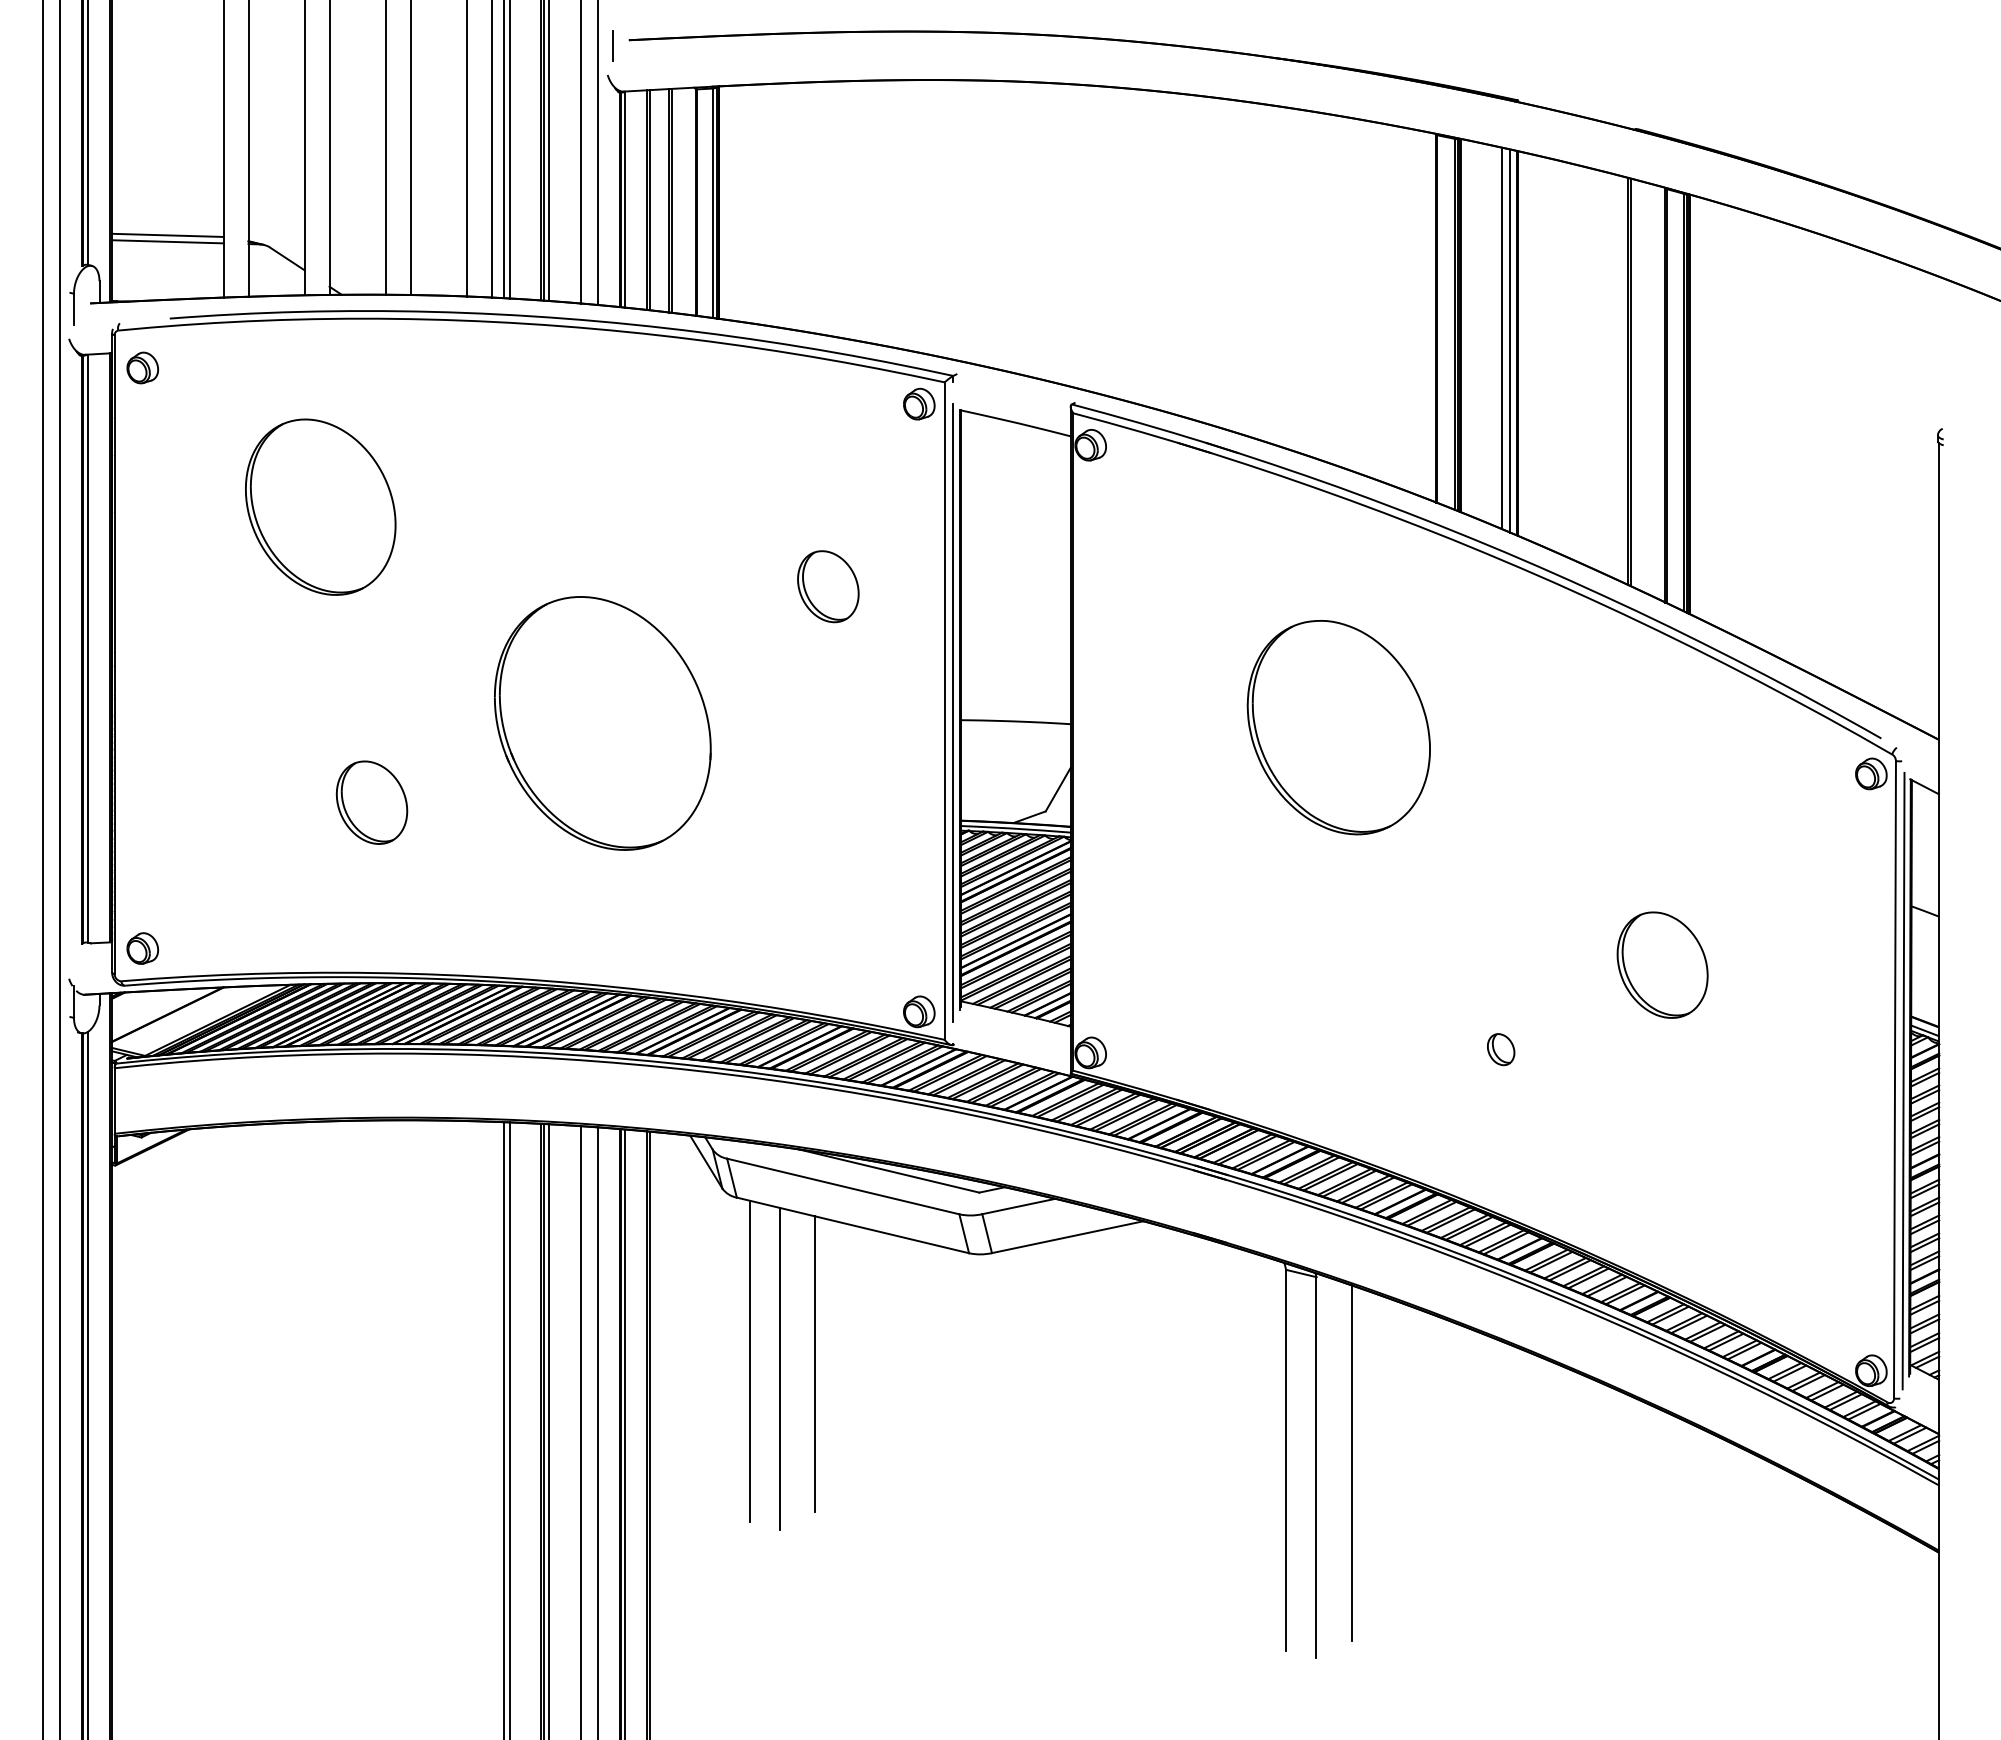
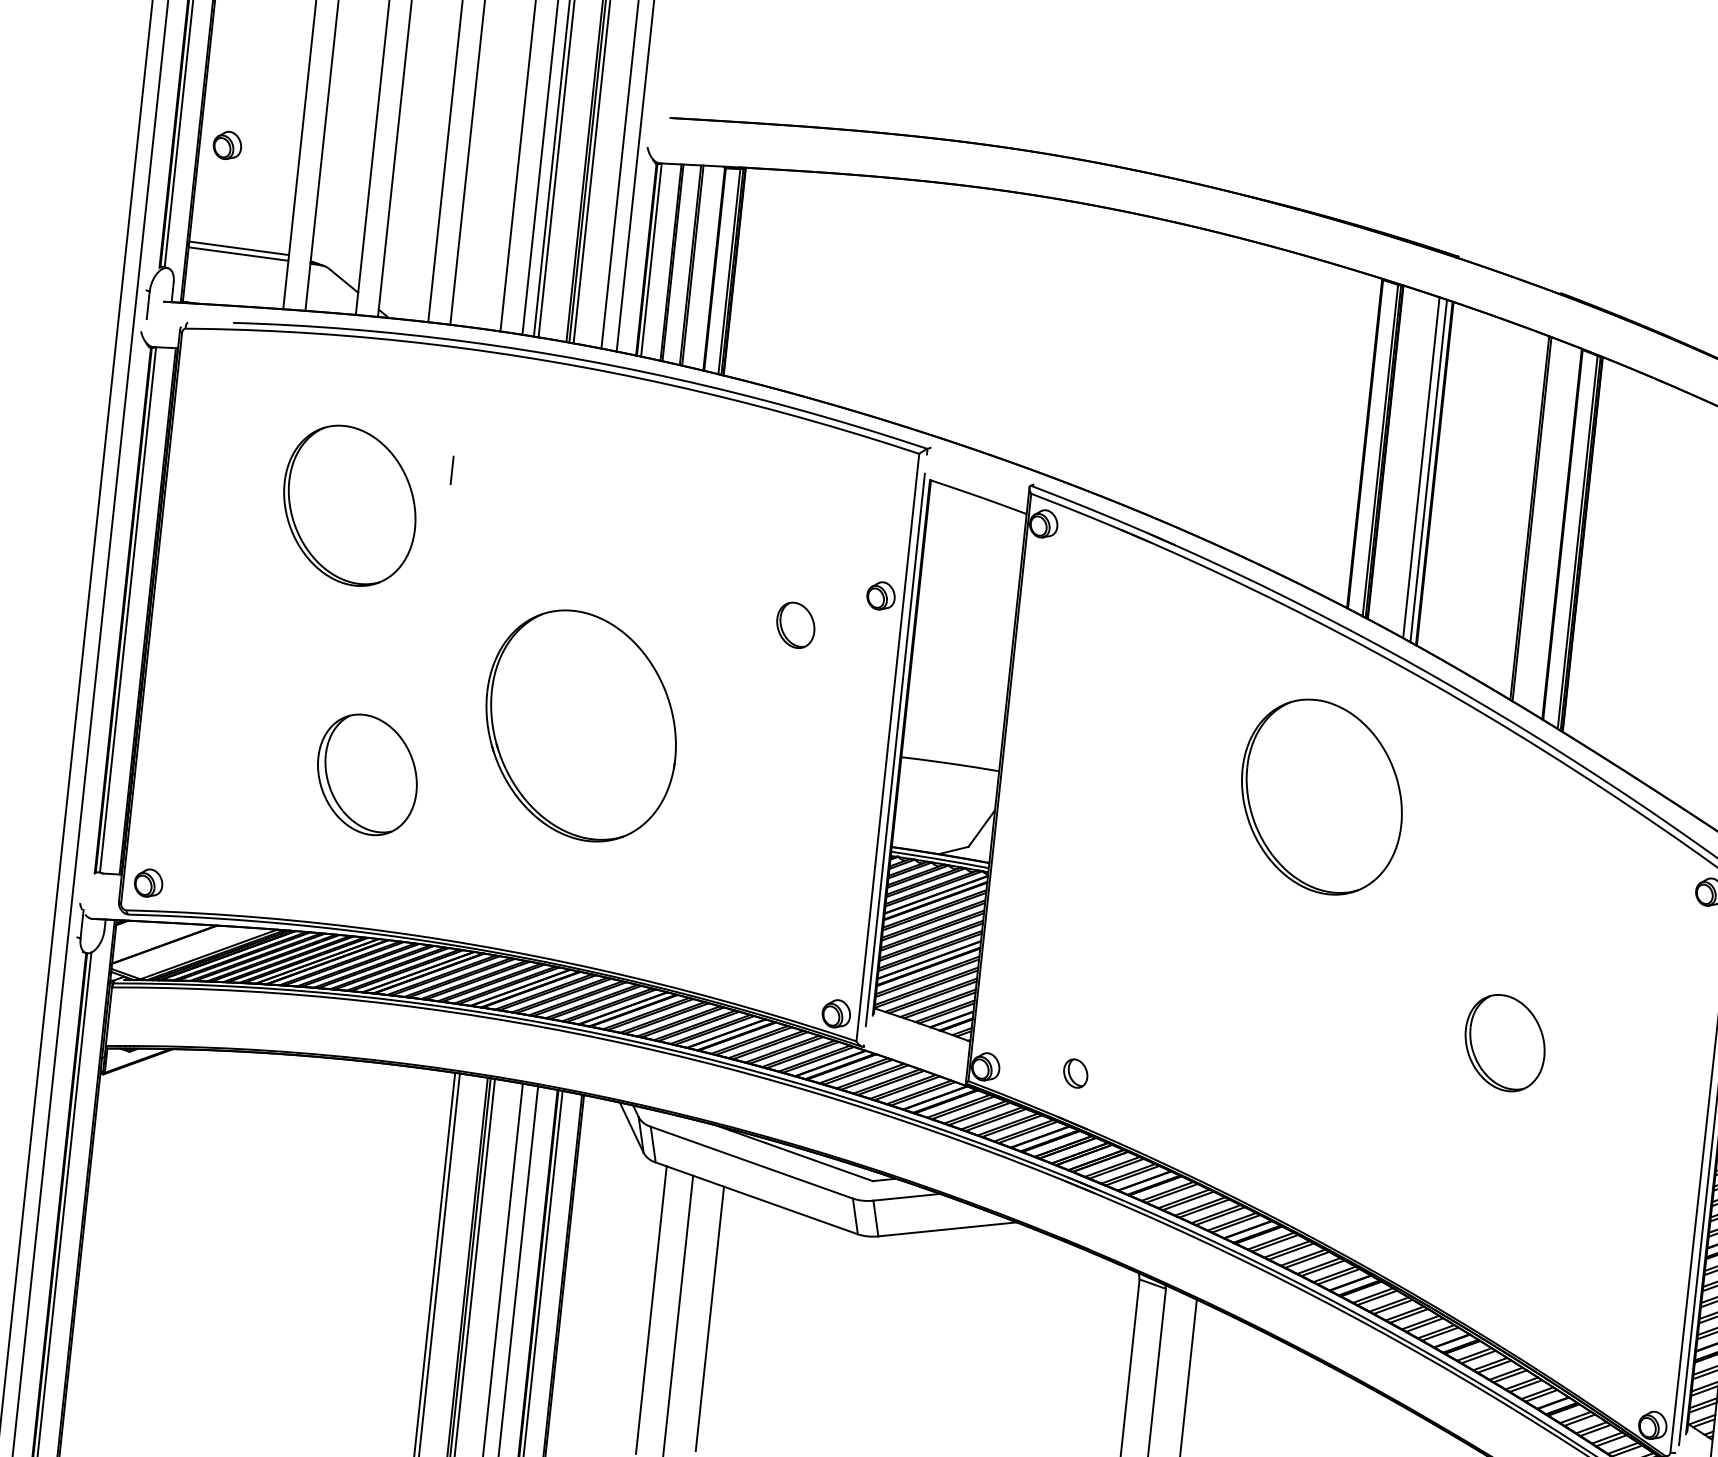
line: (612, 45) -> (451, 469), moved
part: (142, 367) -> (227, 145), moved
part: (919, 403) -> (881, 595), moved
part: (828, 586) -> (795, 625), size x0.7
part: (1338, 727) -> (1321, 796), moved
part: (371, 802) -> (366, 774), size x1.6
part: (1501, 1049) -> (1076, 1073), moved

